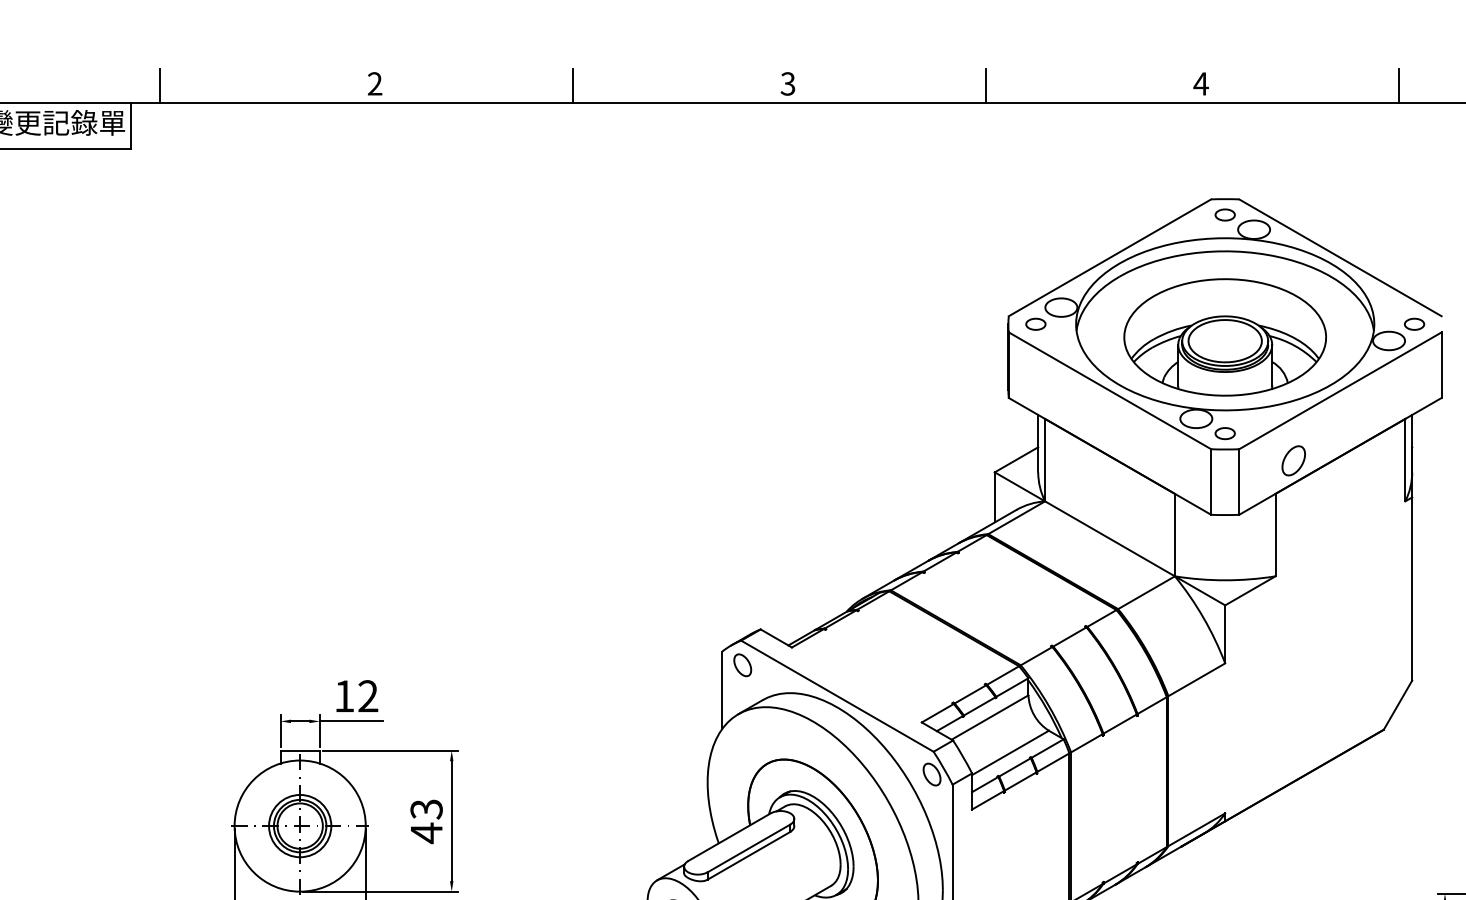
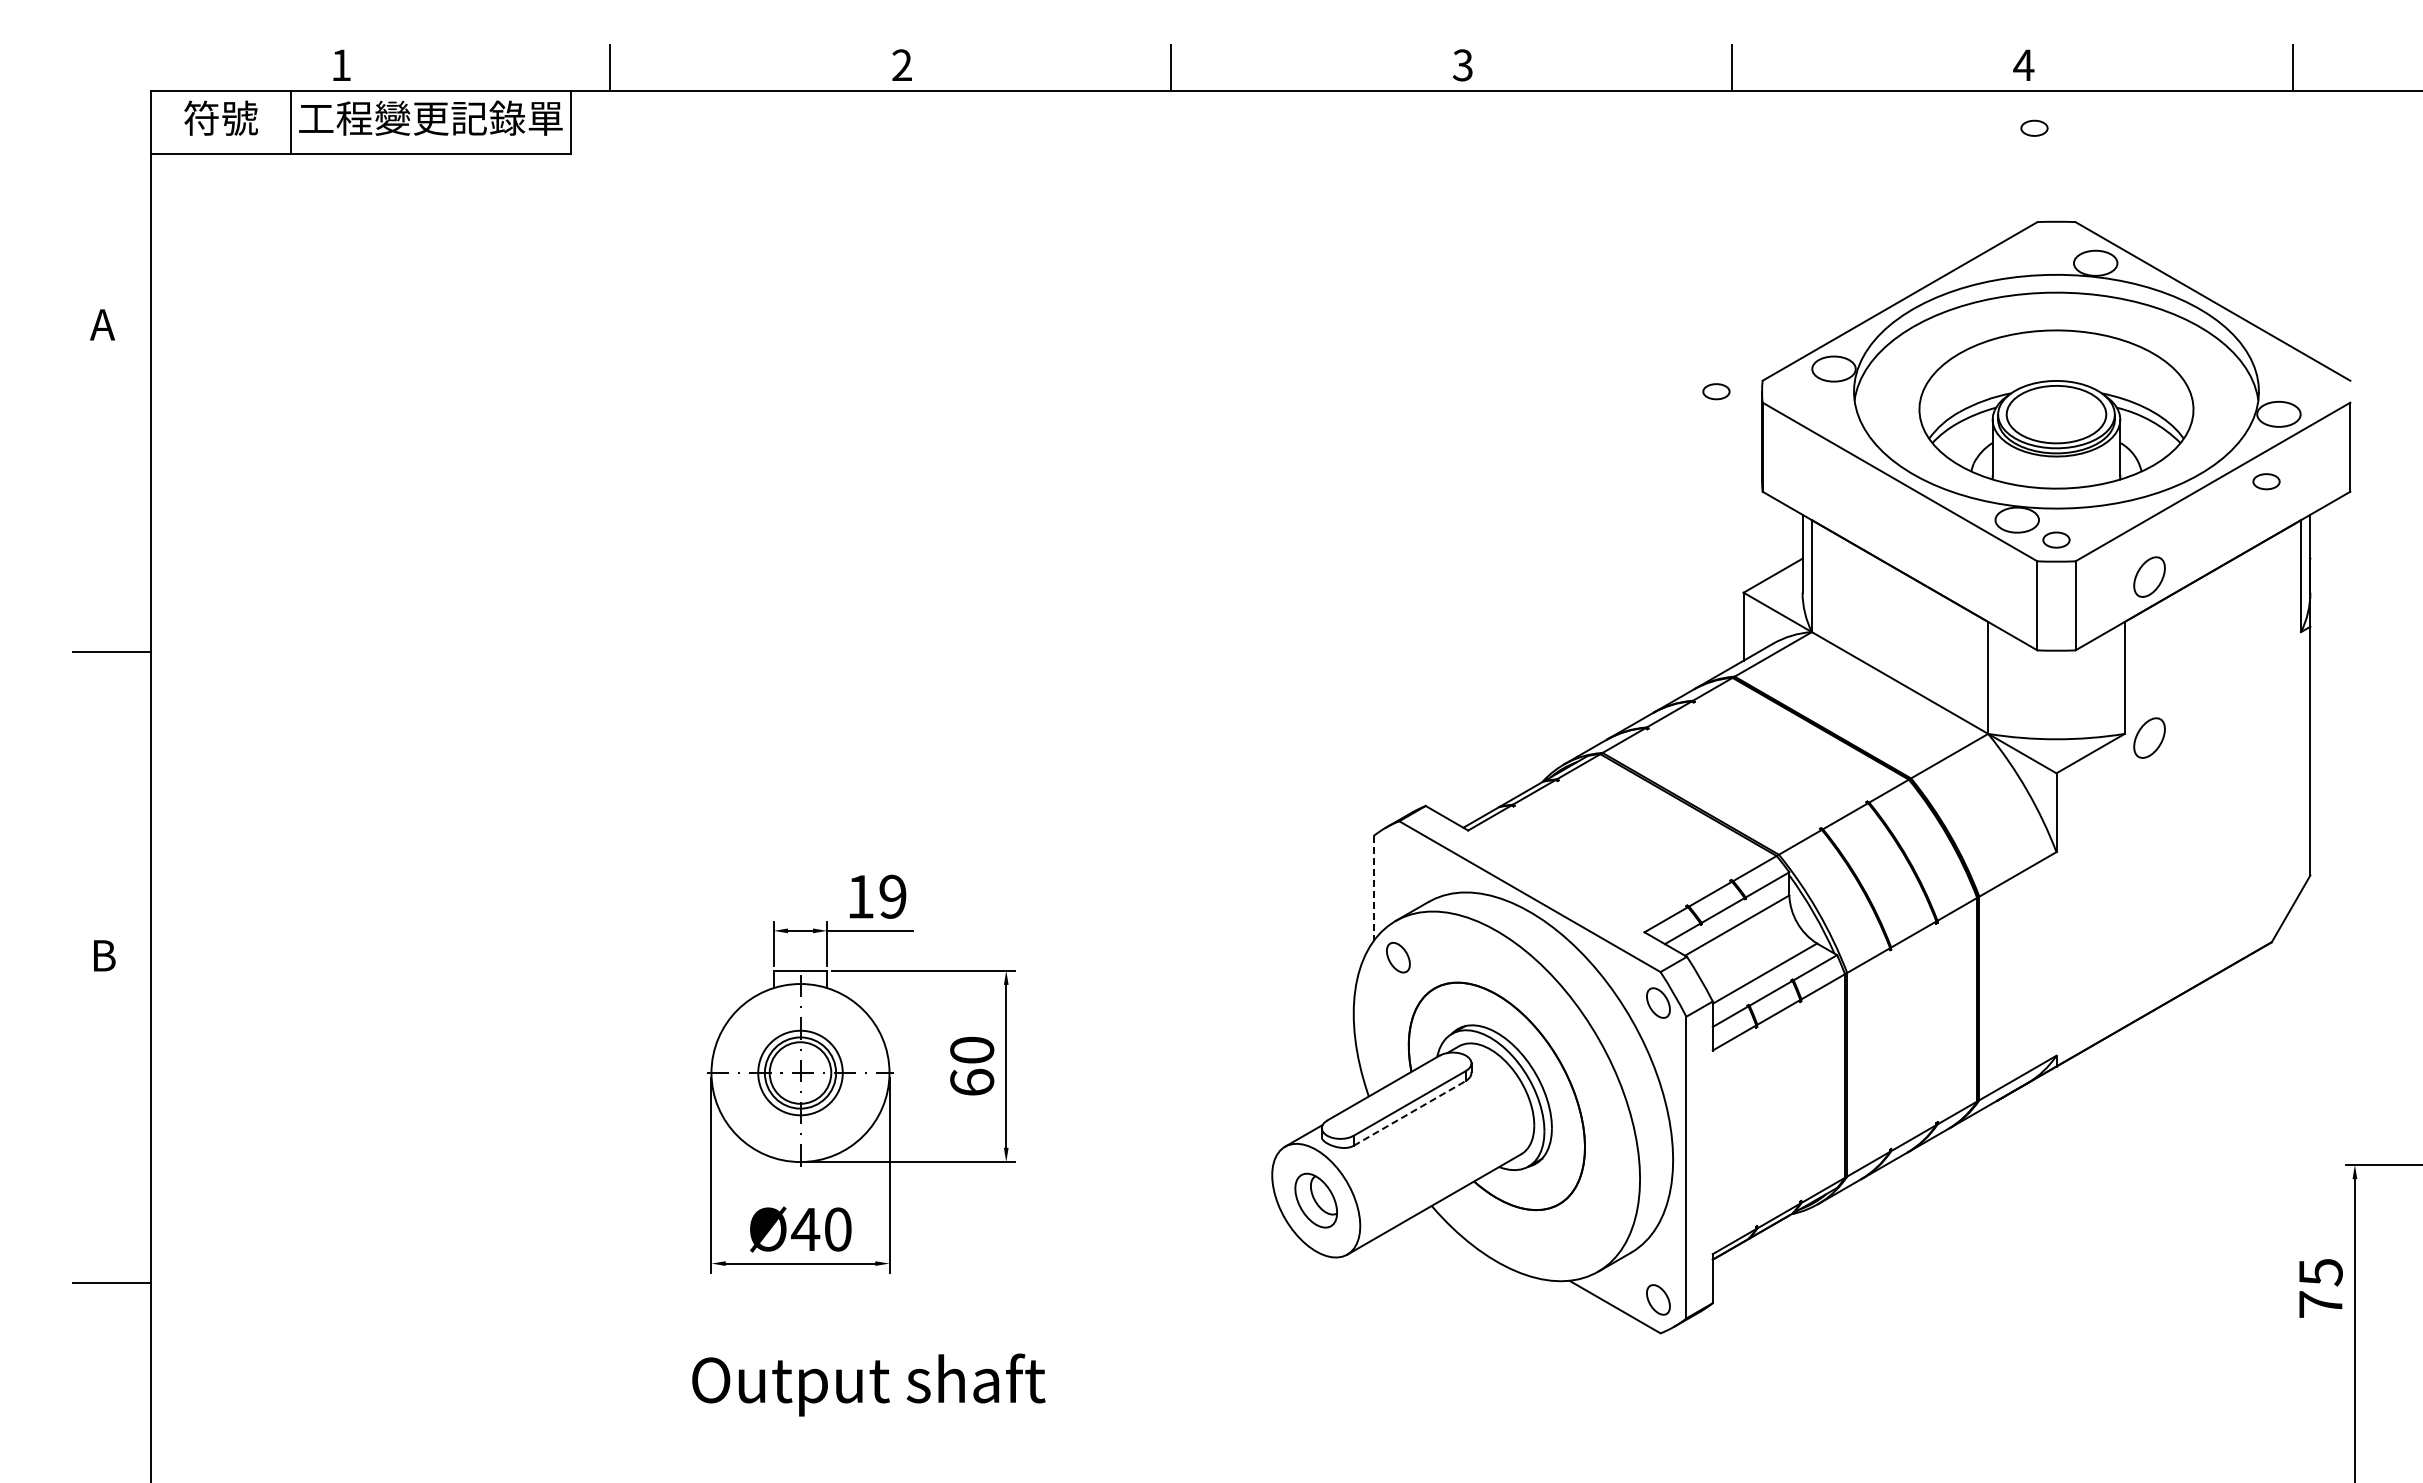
part: (1225, 214) -> (2034, 127), moved
part: (1035, 324) -> (1716, 391), moved
part: (1414, 324) -> (2266, 481), moved
part: (1293, 578) -> (2149, 737), added
part: (742, 665) -> (1398, 957), moved
line: (722, 690) -> (1373, 888), solid -> dashed
text: (367, 696) -> (892, 896), 12 -> 19
text: (426, 821) -> (972, 1066), 43 -> 60
line: (748, 855) -> (1409, 1113), solid -> dashed

